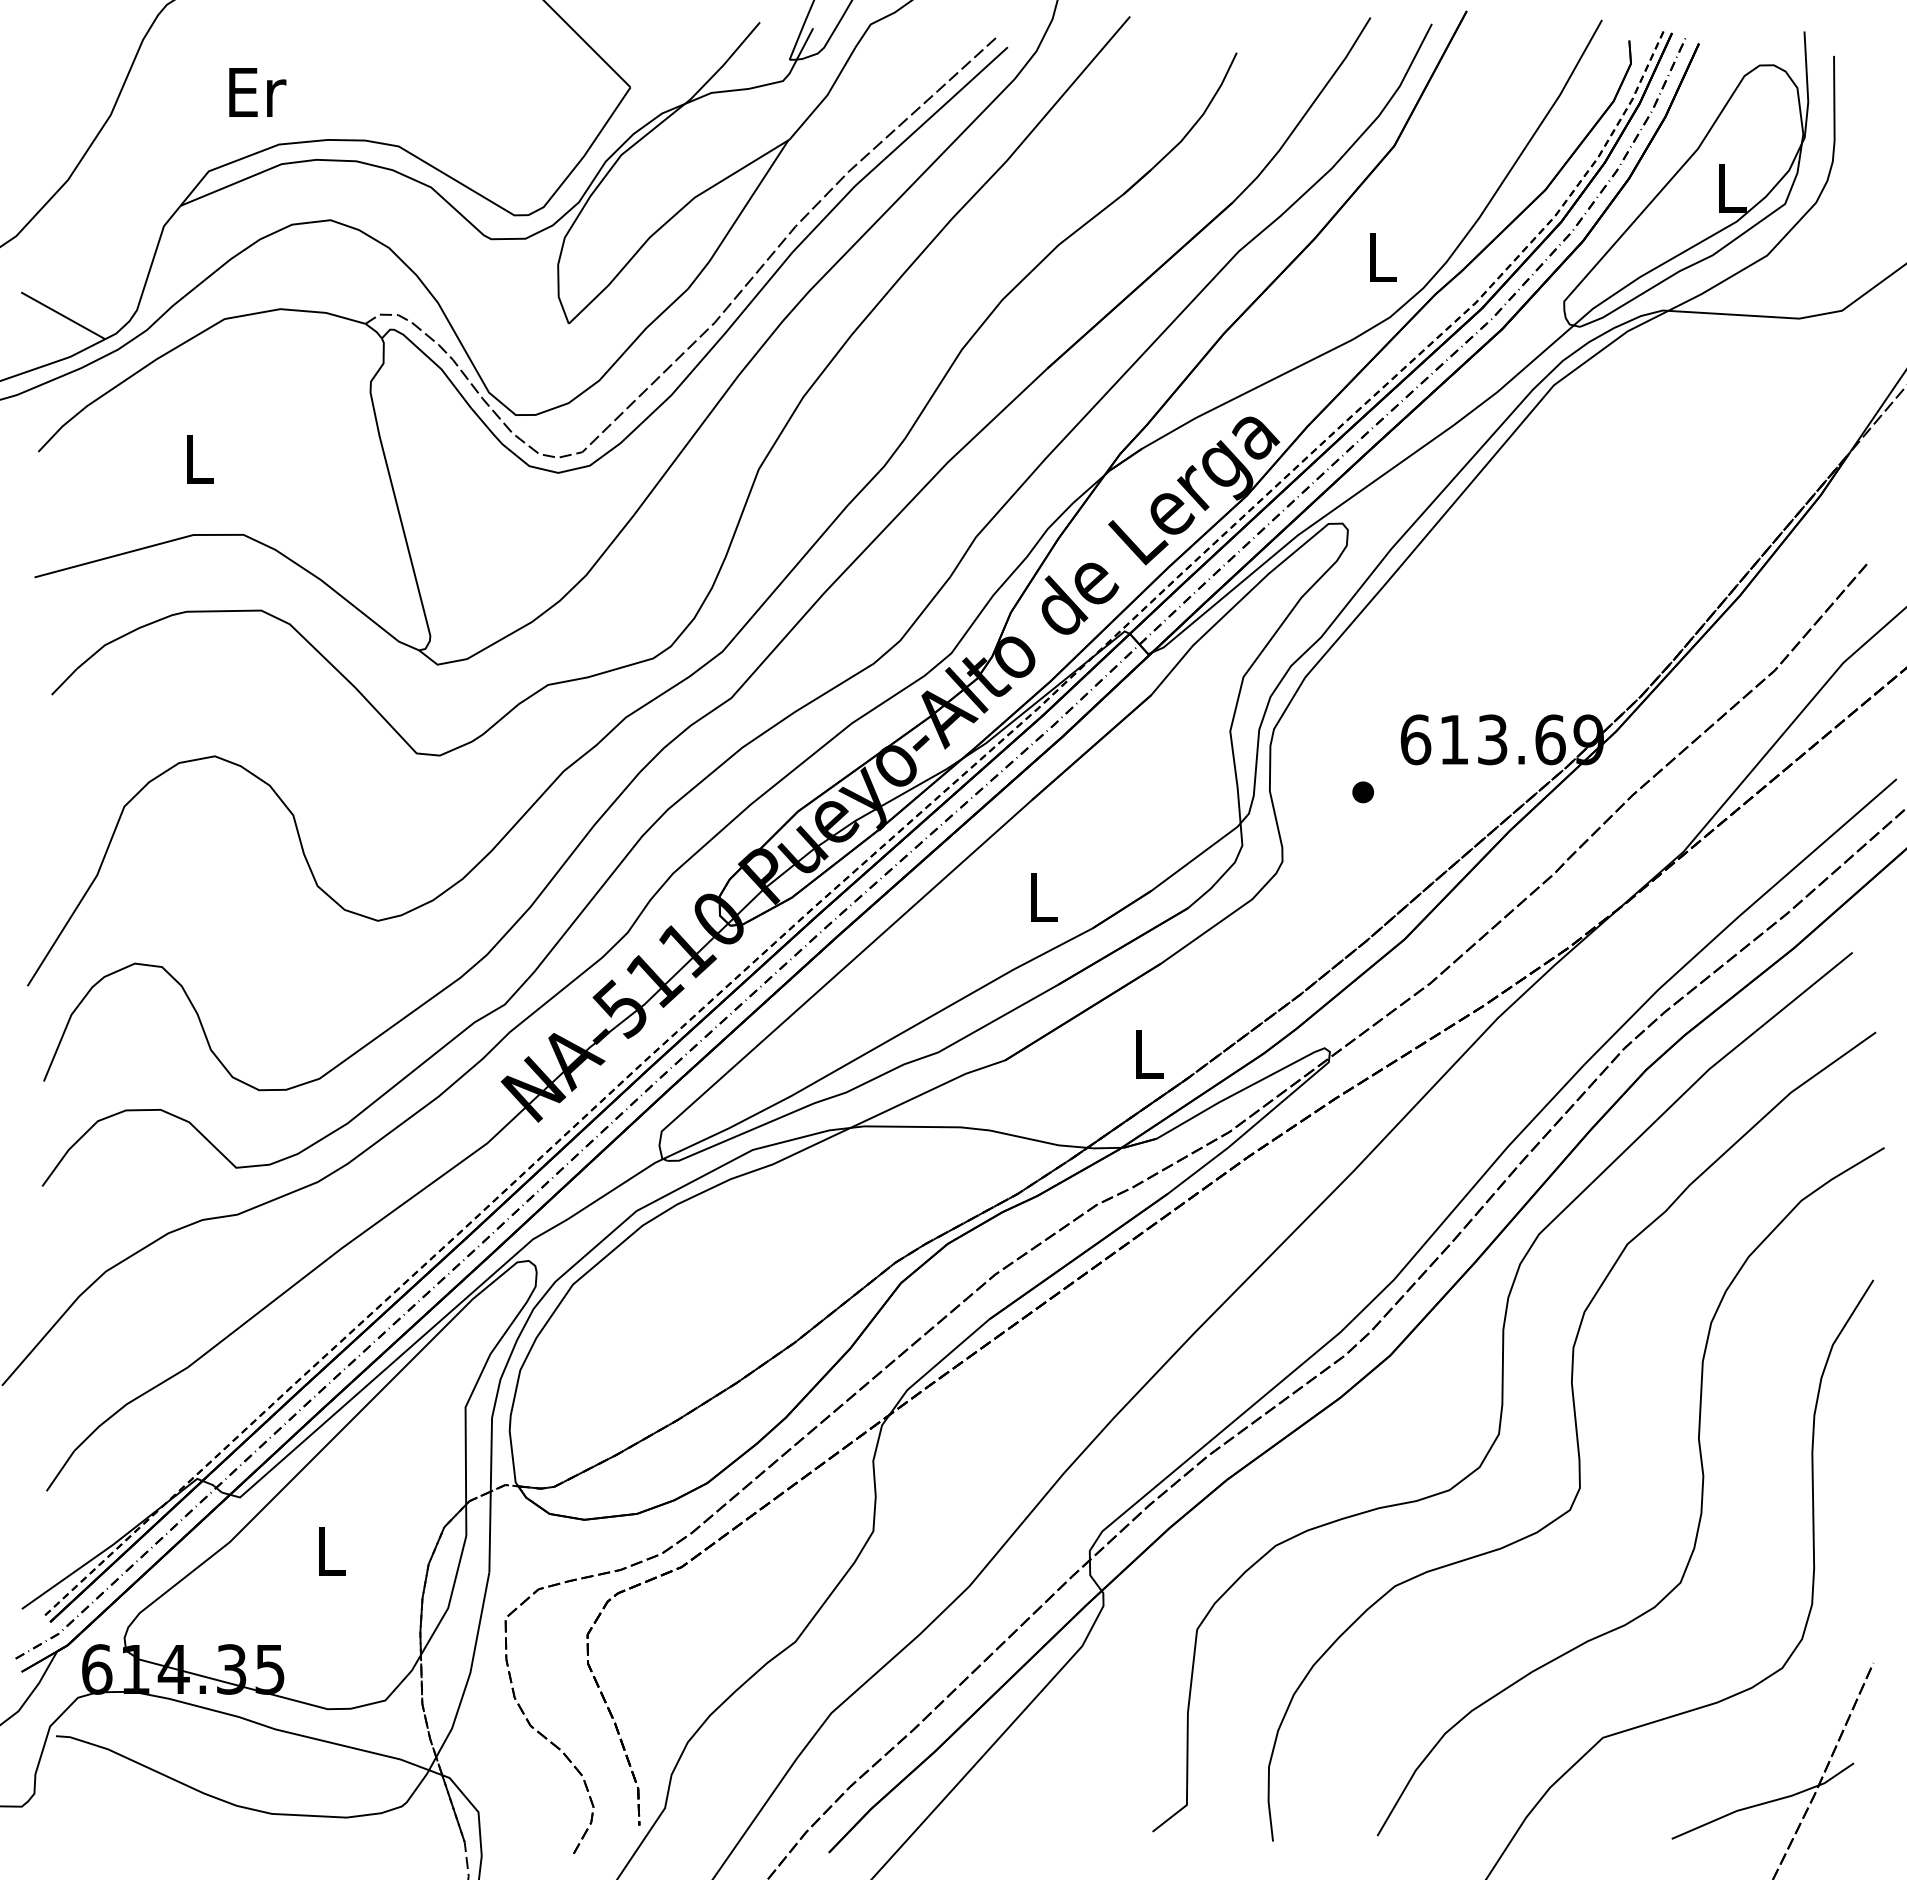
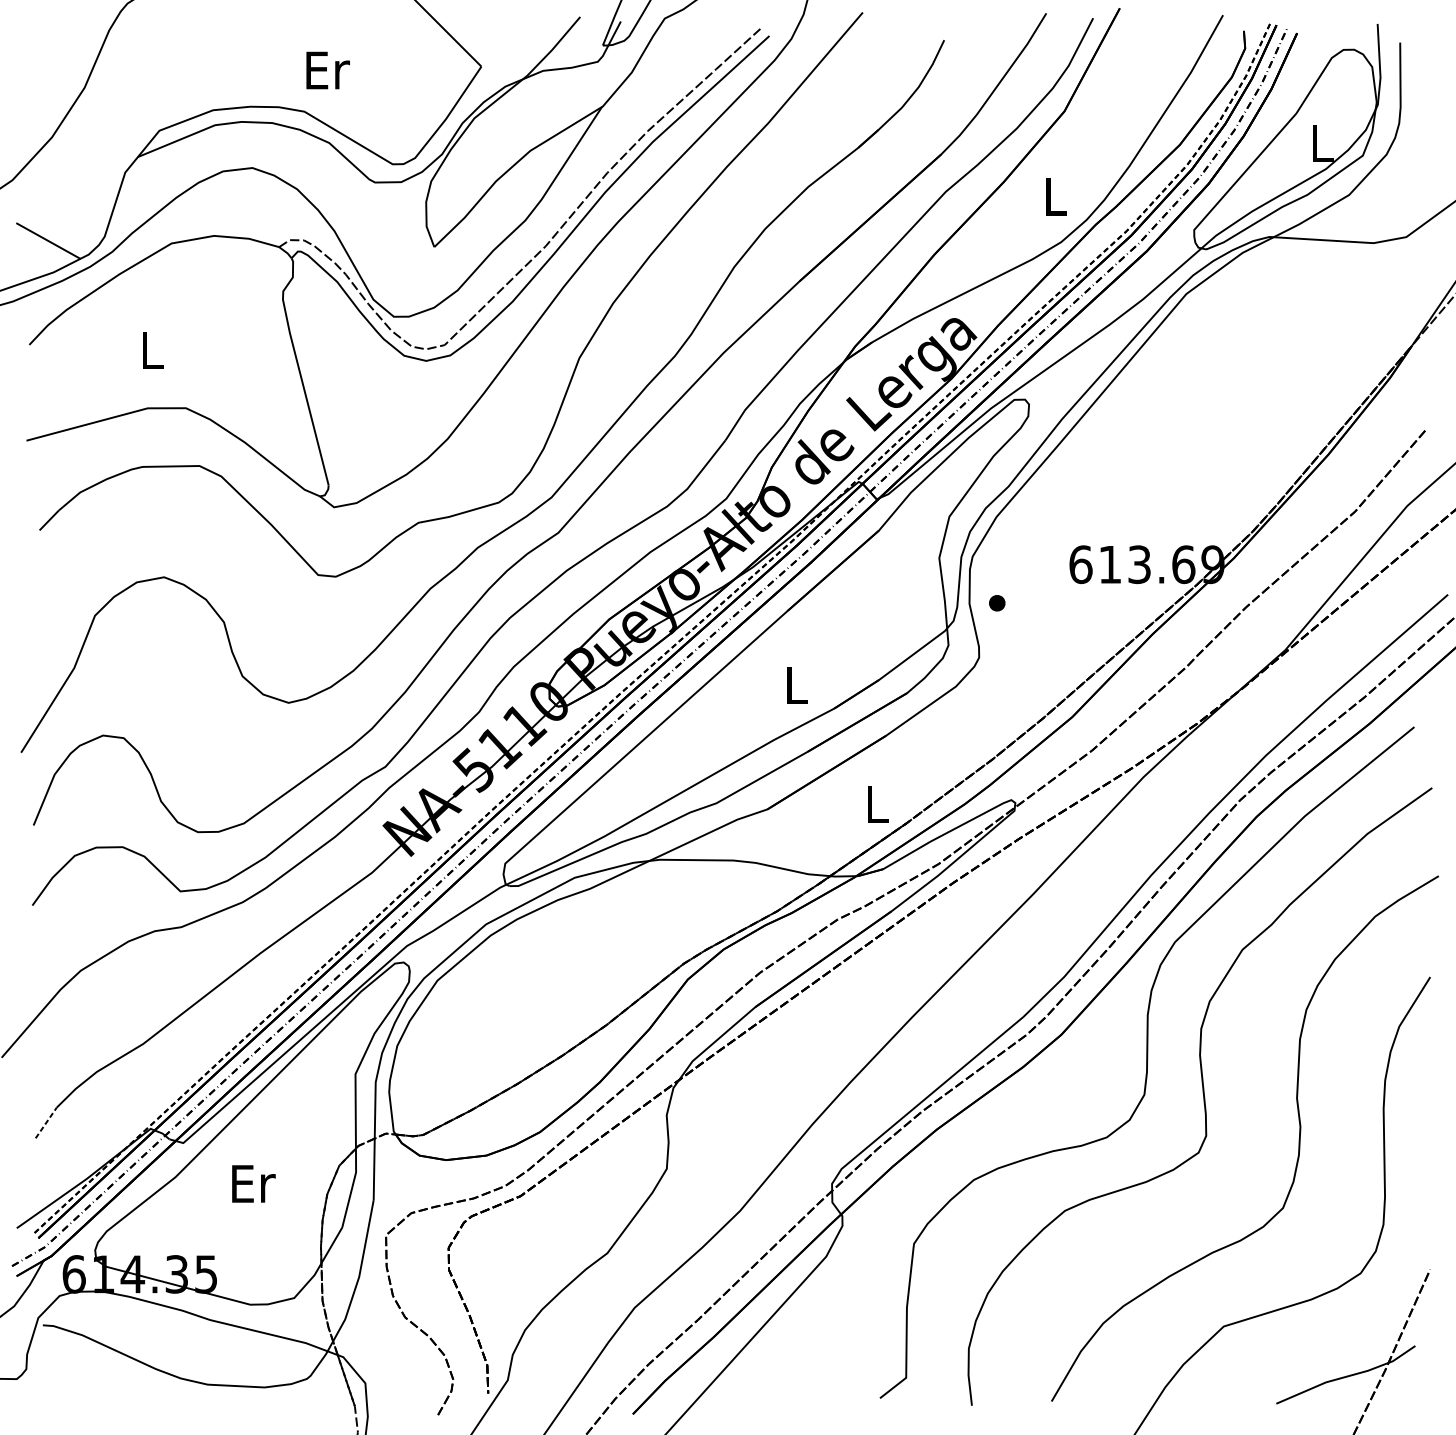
text: (257, 92) -> (327, 70), moved
part: (1362, 792) -> (996, 603), moved
line: (60, 1470) -> (46, 1122), solid -> dashed
text: (332, 1550) -> (253, 1183), L -> Er

